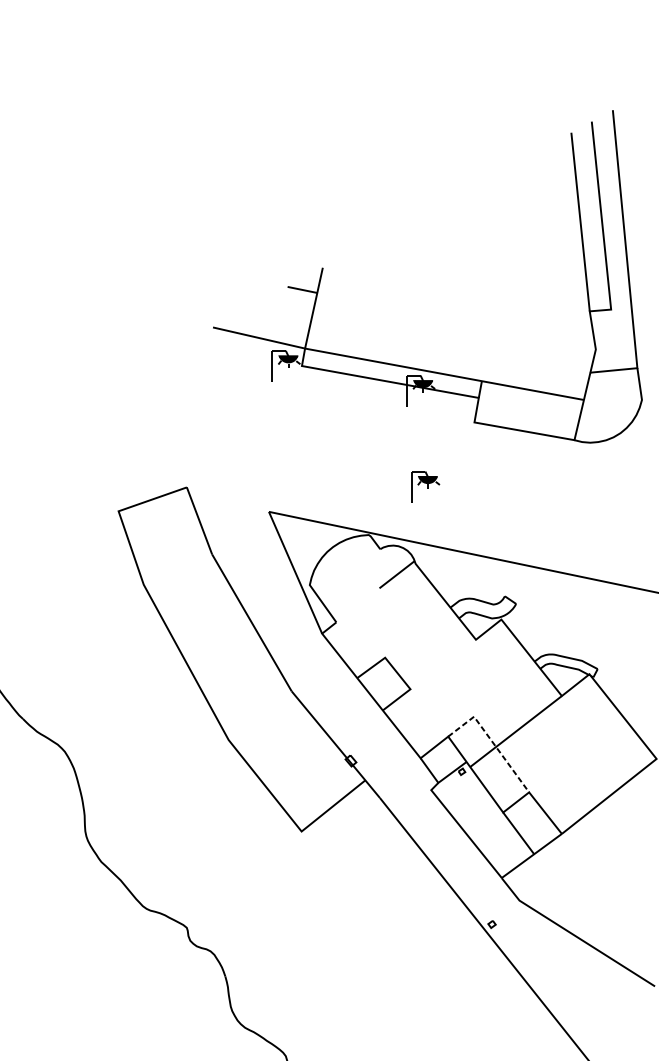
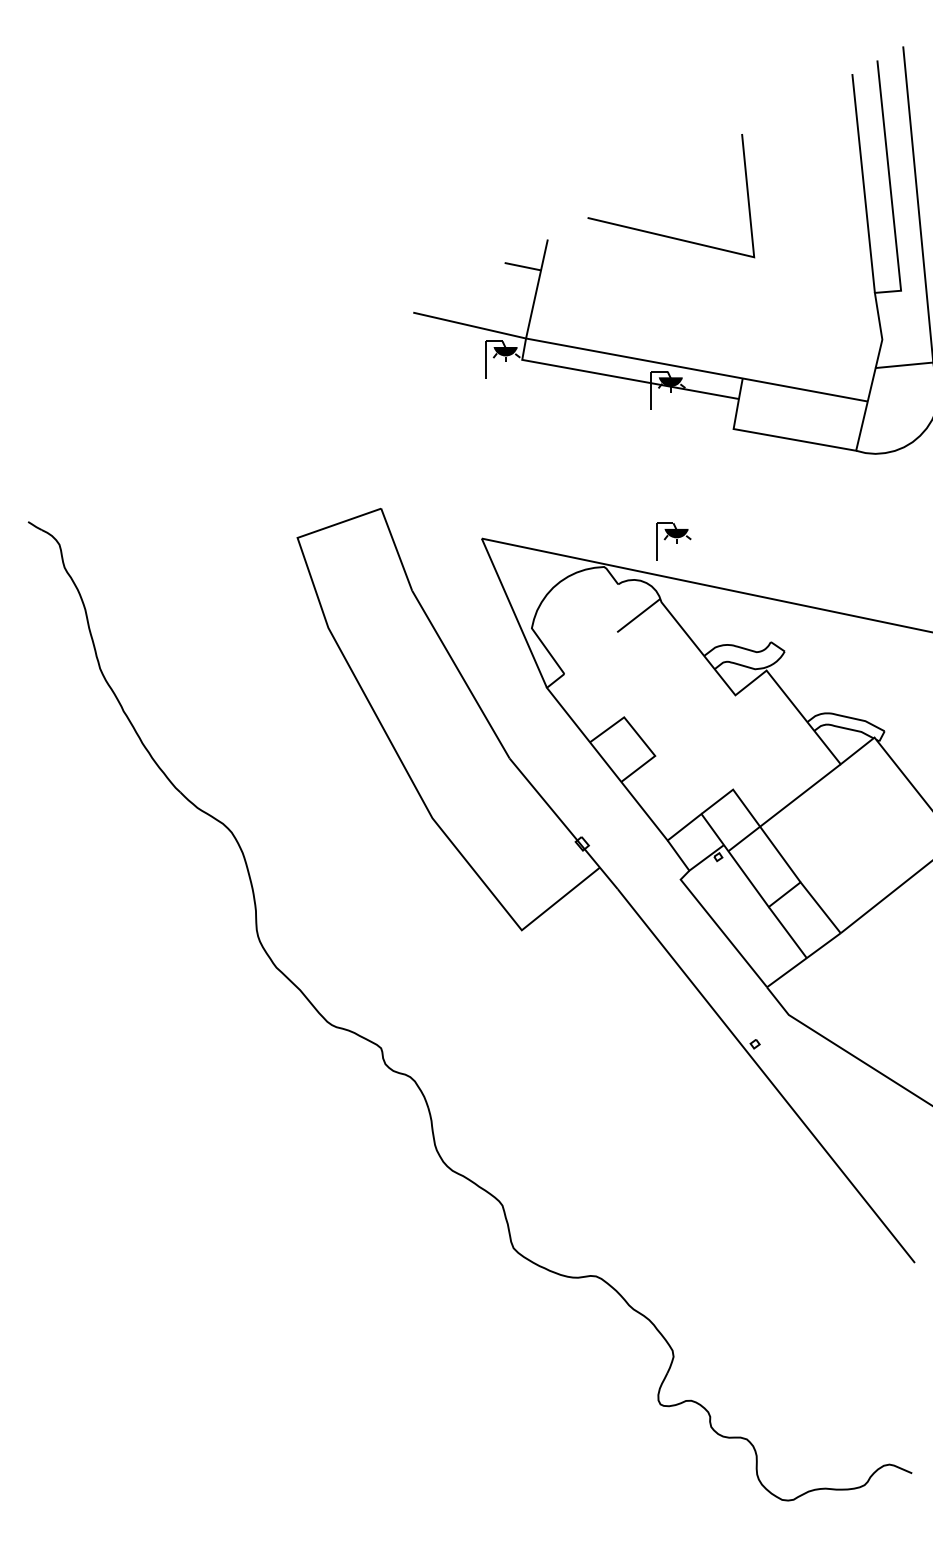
line: (417, 263) -> (663, 234), added
part: (425, 486) -> (673, 541), moved
line: (491, 741) -> (754, 819), dashed -> solid

